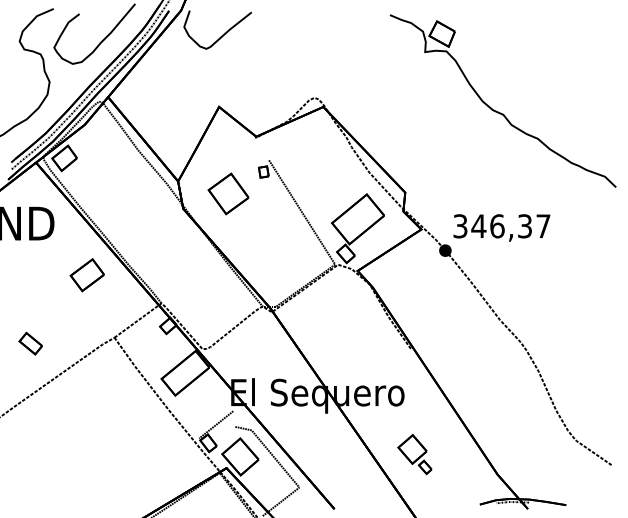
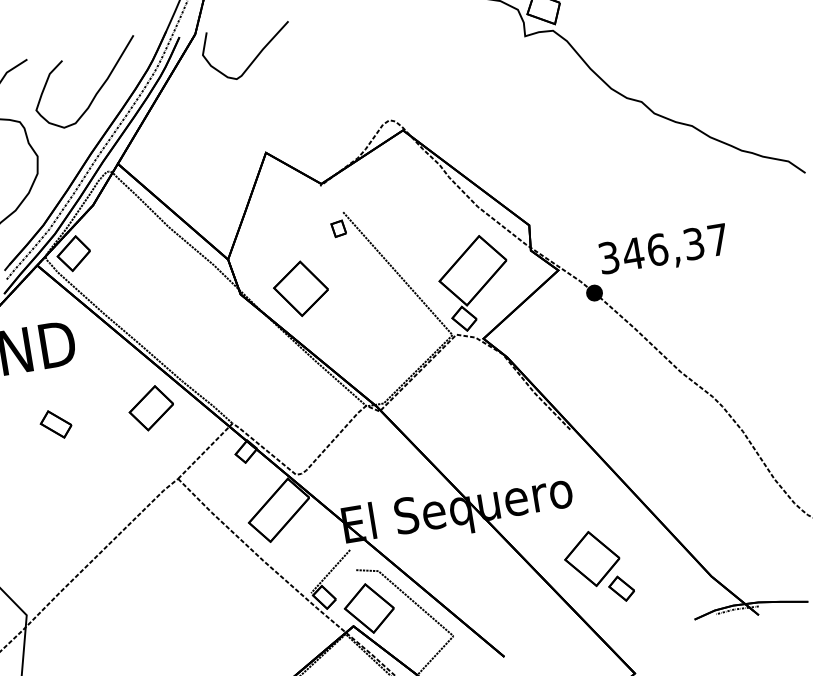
part: (228, 193) -> (300, 288), moved
part: (86, 275) -> (150, 408), moved
part: (30, 343) -> (55, 424), moved
part: (414, 454) -> (597, 567), size x1.43

